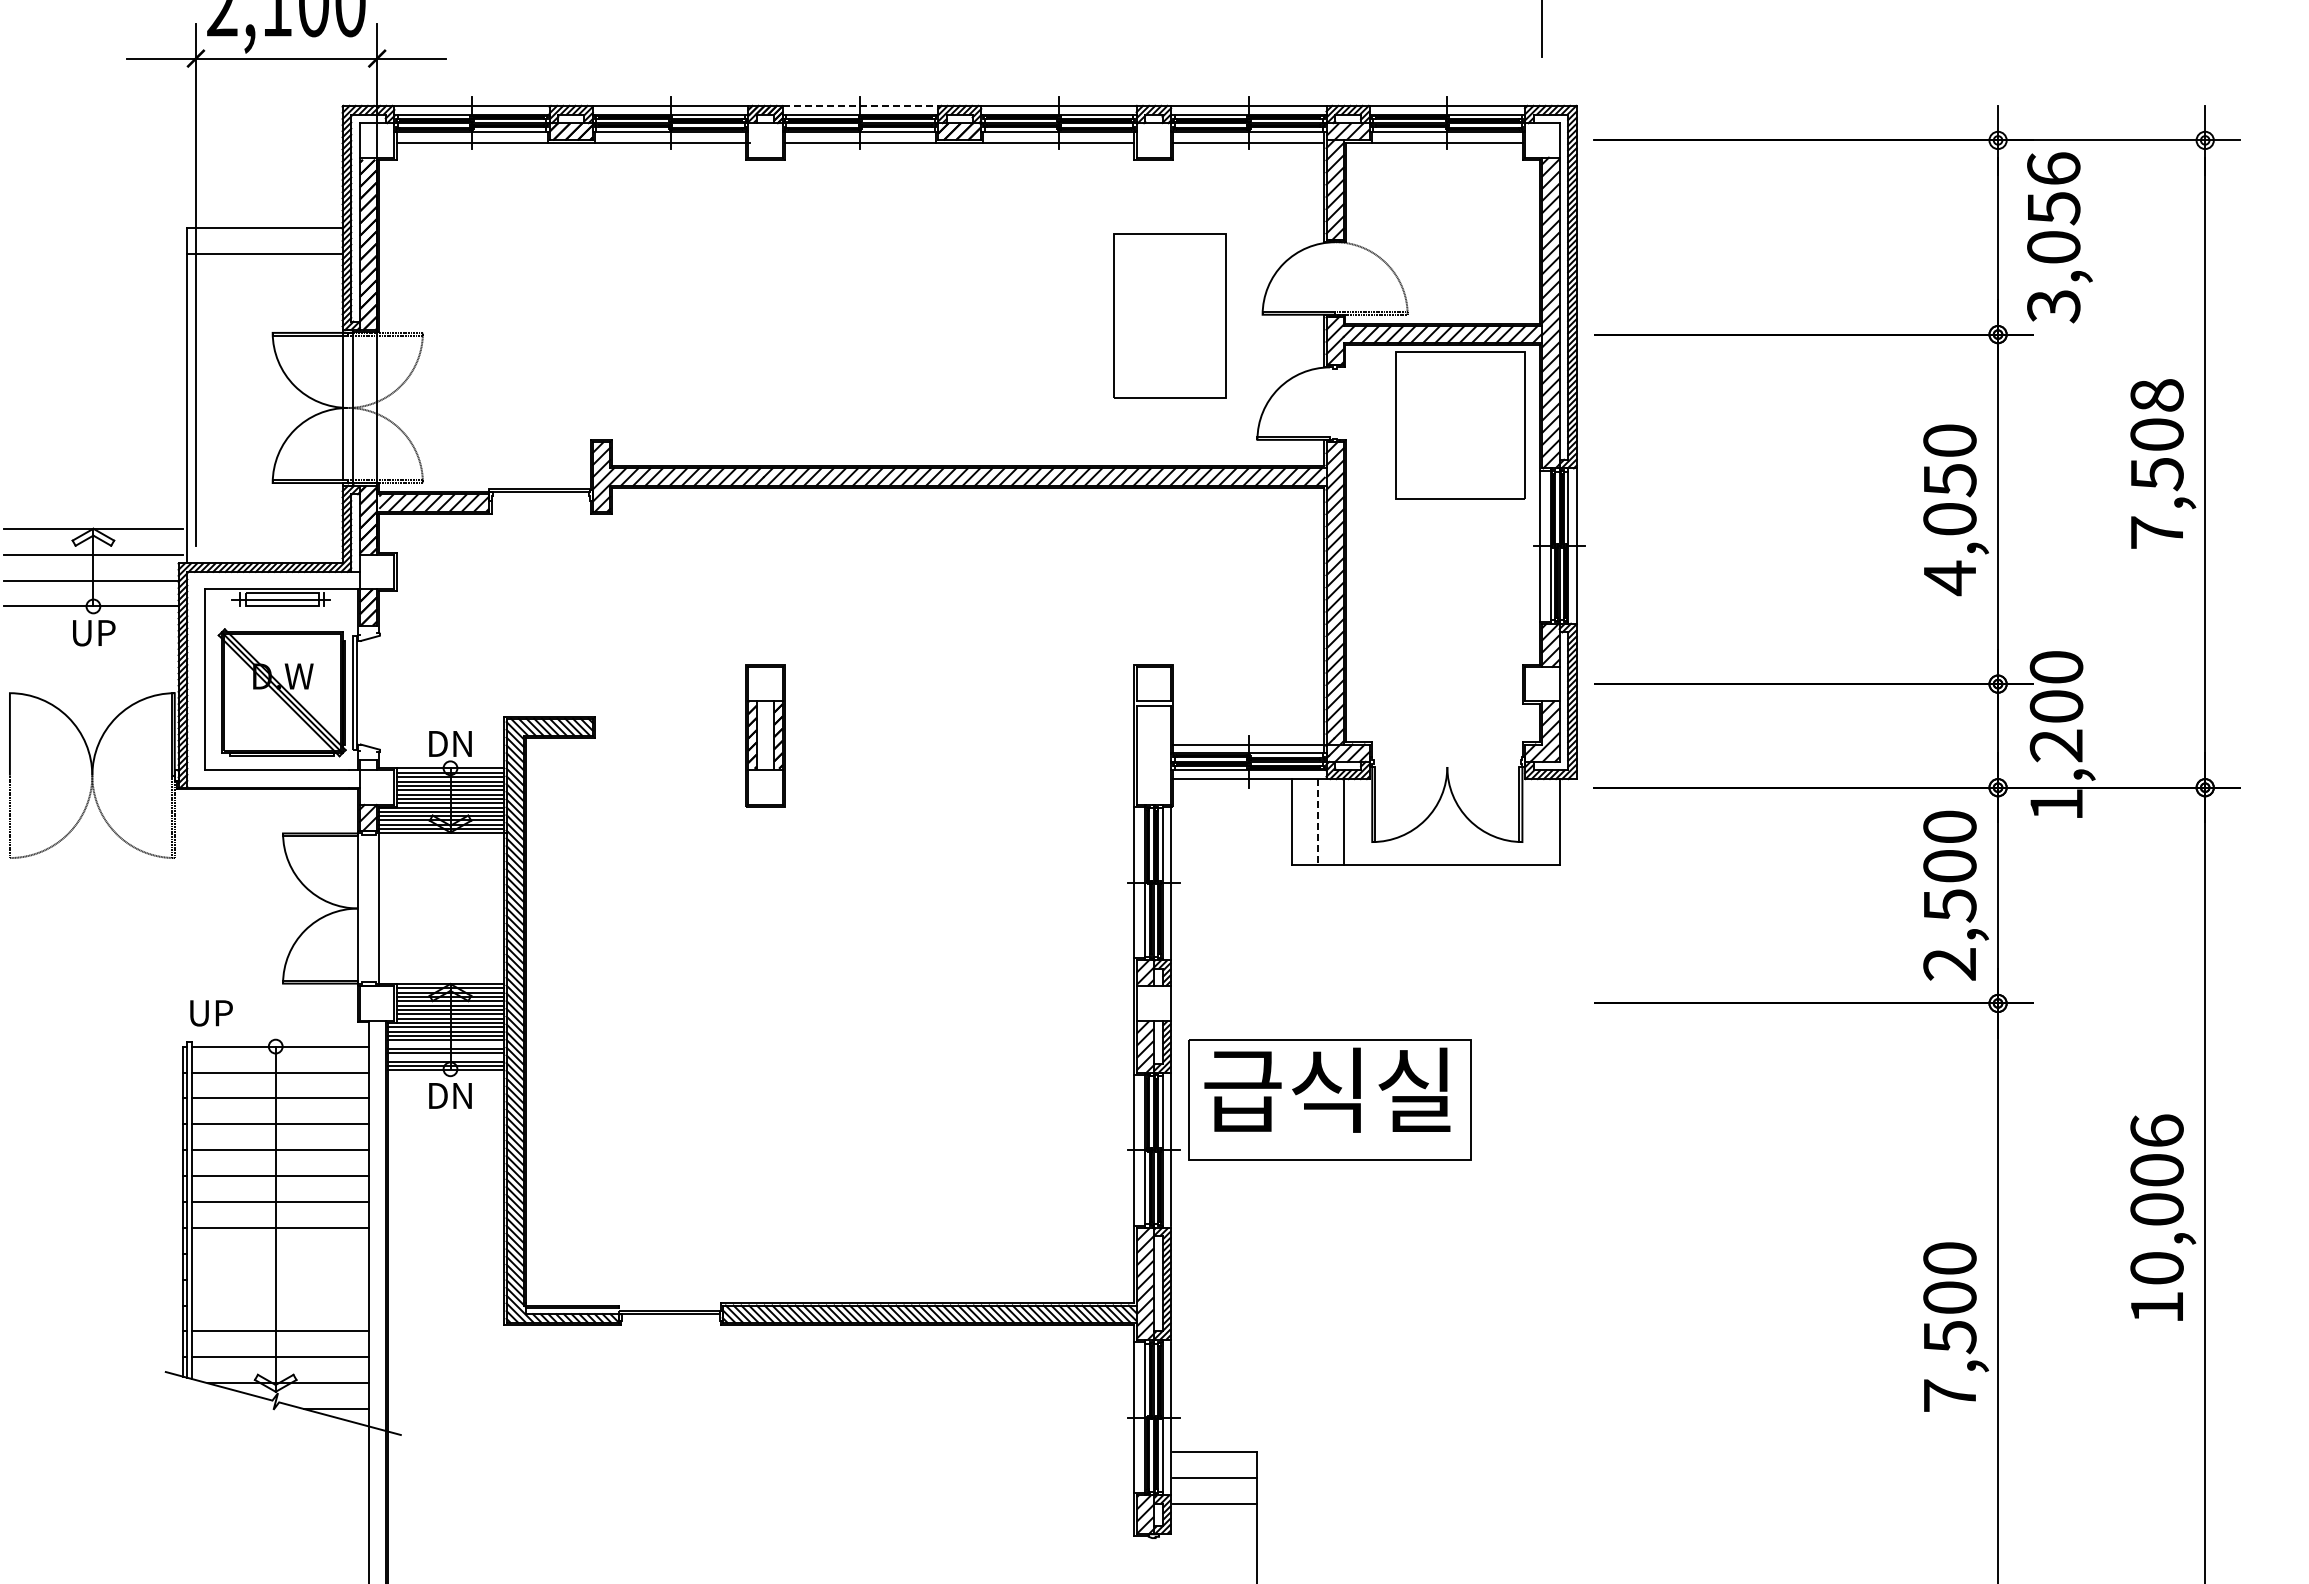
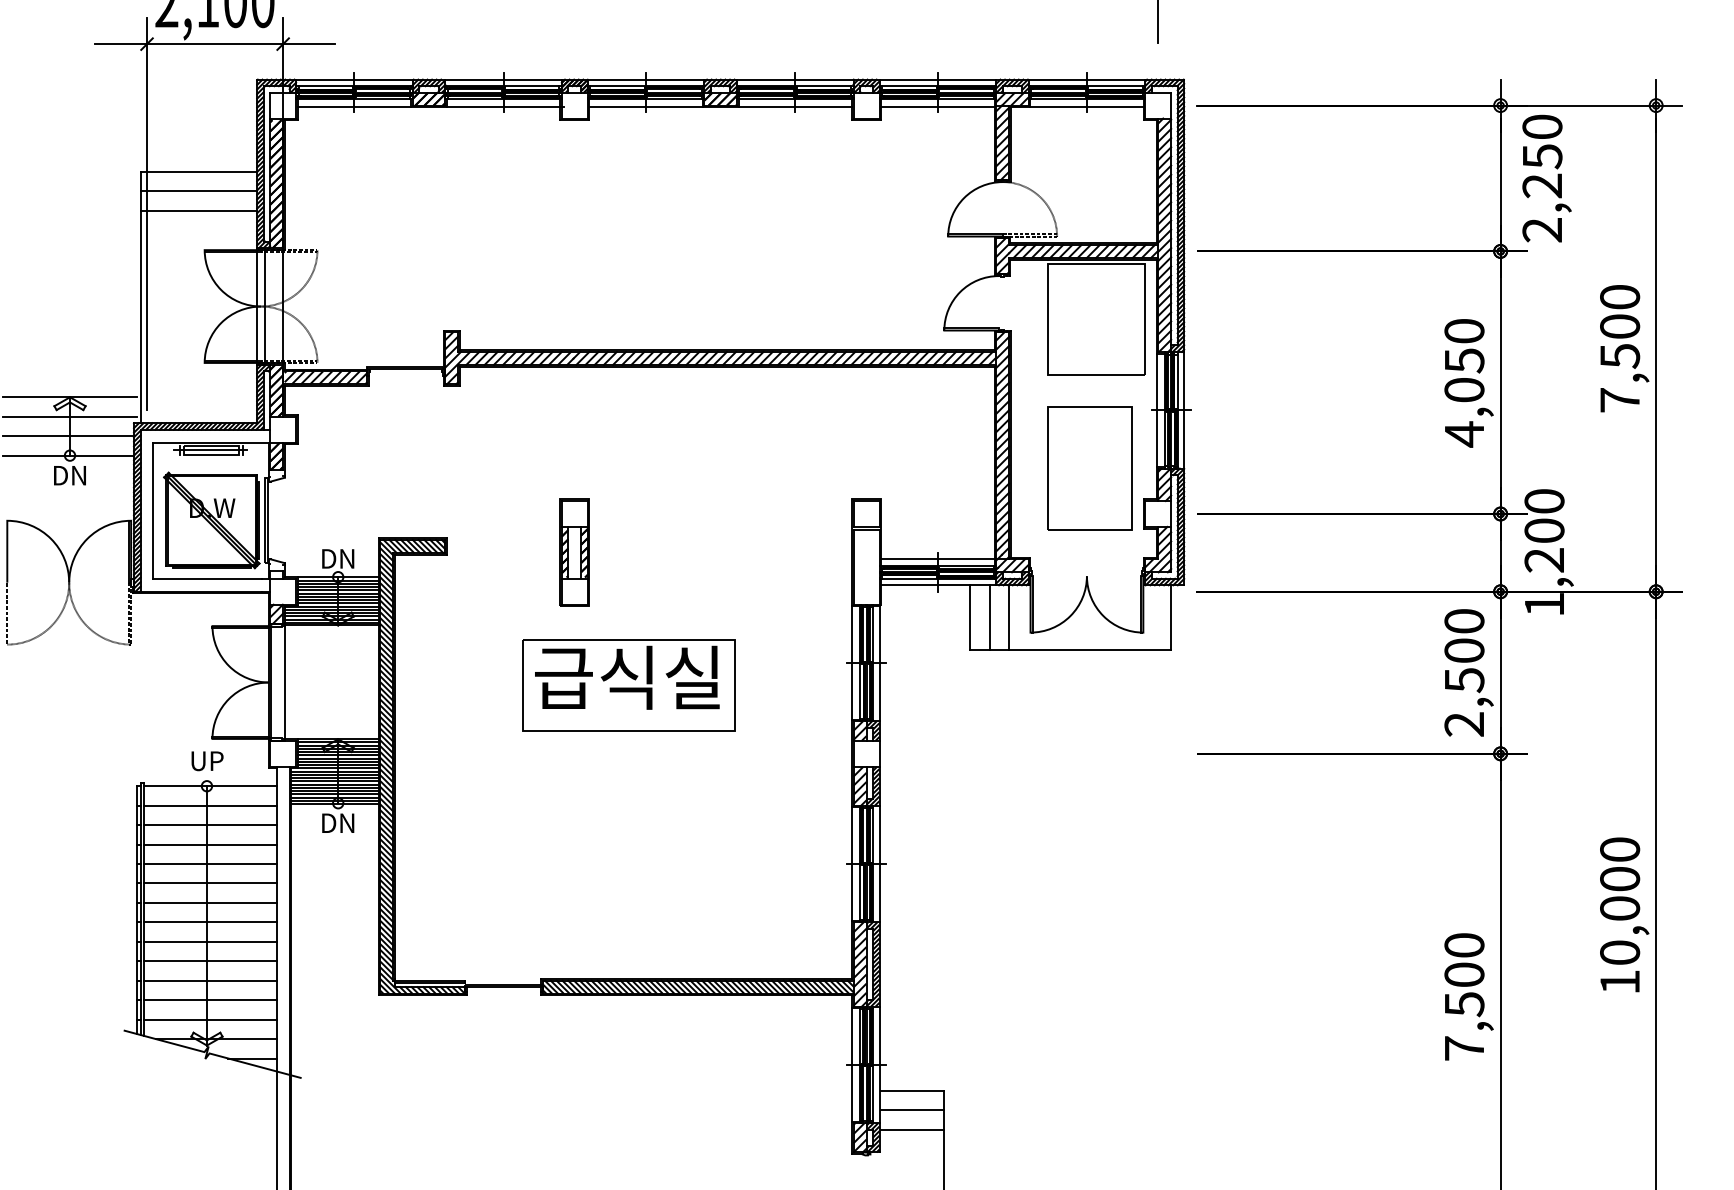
line: (860, 105) -> (646, 79), dashed -> solid
text: (2053, 237) -> (1542, 178), 3,056 -> 2,250
line: (264, 280) -> (198, 210), added
part: (1169, 315) -> (1090, 468), moved
text: (2156, 395) -> (1619, 297), 7,508 -> 7,500
text: (93, 633) -> (70, 475), UP -> DN
line: (1317, 822) -> (989, 617), dashed -> solid
line: (361, 908) -> (271, 682), added
text: (211, 1013) -> (207, 761), moved
line: (445, 1044) -> (334, 784), added
line: (445, 1057) -> (334, 794), added
part: (1329, 1099) -> (628, 684), moved
text: (2156, 1130) -> (1619, 849), 10,006 -> 10,000
line: (279, 1253) -> (209, 941), added
line: (279, 1279) -> (209, 961), added
line: (279, 1305) -> (209, 980), added

